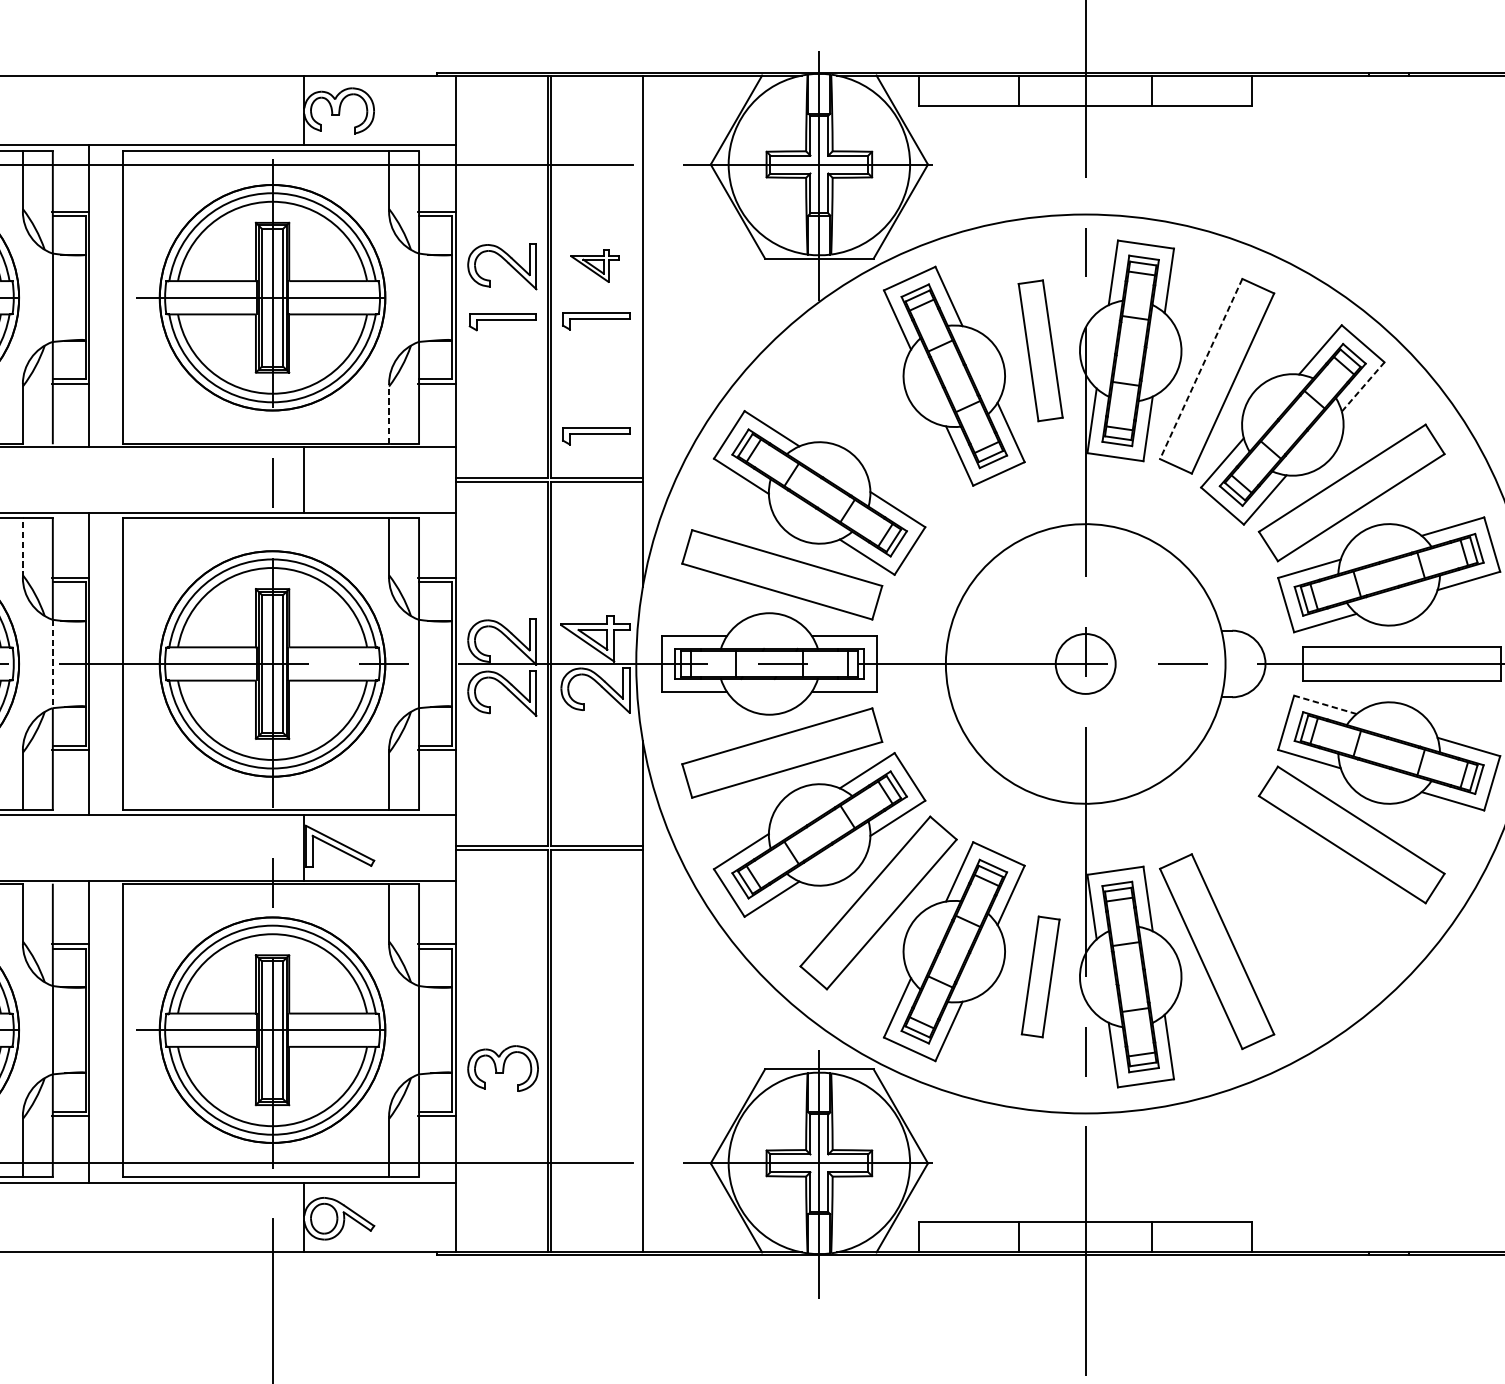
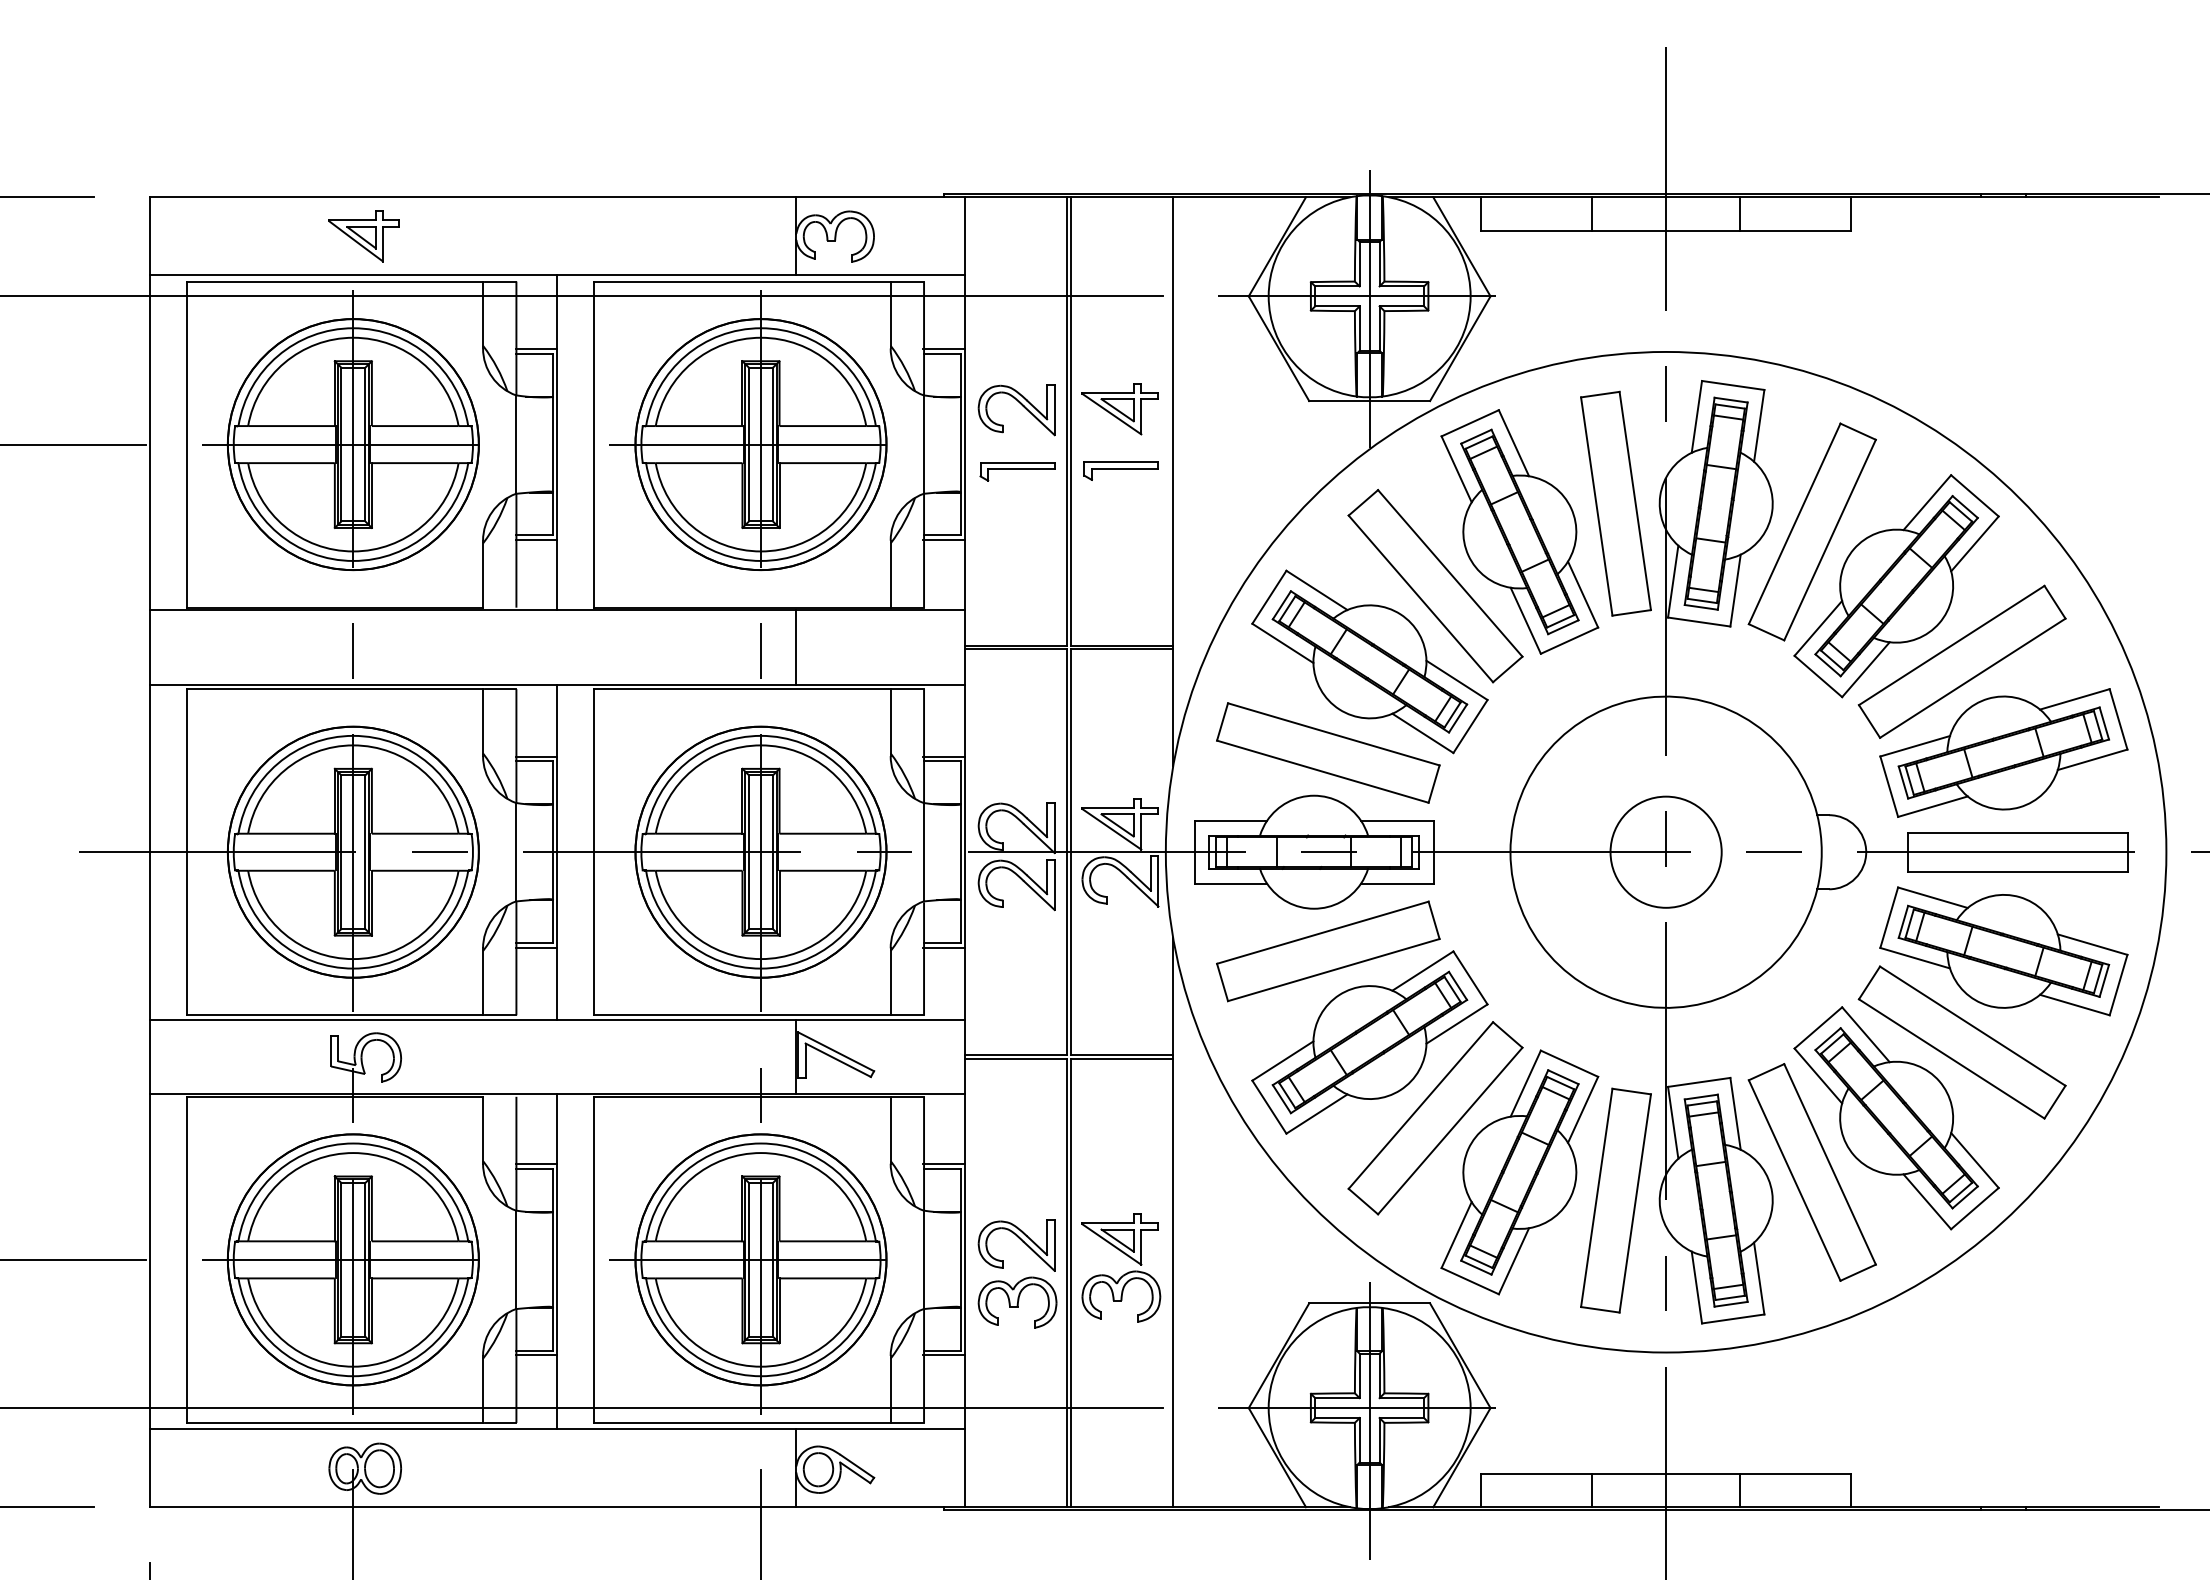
part: (594, 266) -> (1119, 409), size x1.43
part: (1040, 350) -> (1615, 503), size x1.43
line: (1201, 369) -> (1794, 524), dashed -> solid
line: (1363, 386) -> (1975, 543), dashed -> solid
line: (388, 413) -> (890, 573), dashed -> solid
part: (878, 425) -> (1435, 586), added
part: (595, 436) -> (1120, 598), removed
line: (23, 547) -> (483, 722), dashed -> solid
circle: (1085, 663) -> (1665, 851), size x1.67
line: (52, 664) -> (516, 852), dashed -> solid
line: (1325, 704) -> (1932, 897), dashed -> solid
part: (1292, 903) -> (1896, 1118), added
part: (1040, 976) -> (1615, 1200), size x1.67
part: (505, 1012) -> (1020, 1240), added
part: (600, 1041) -> (1126, 1272), added

